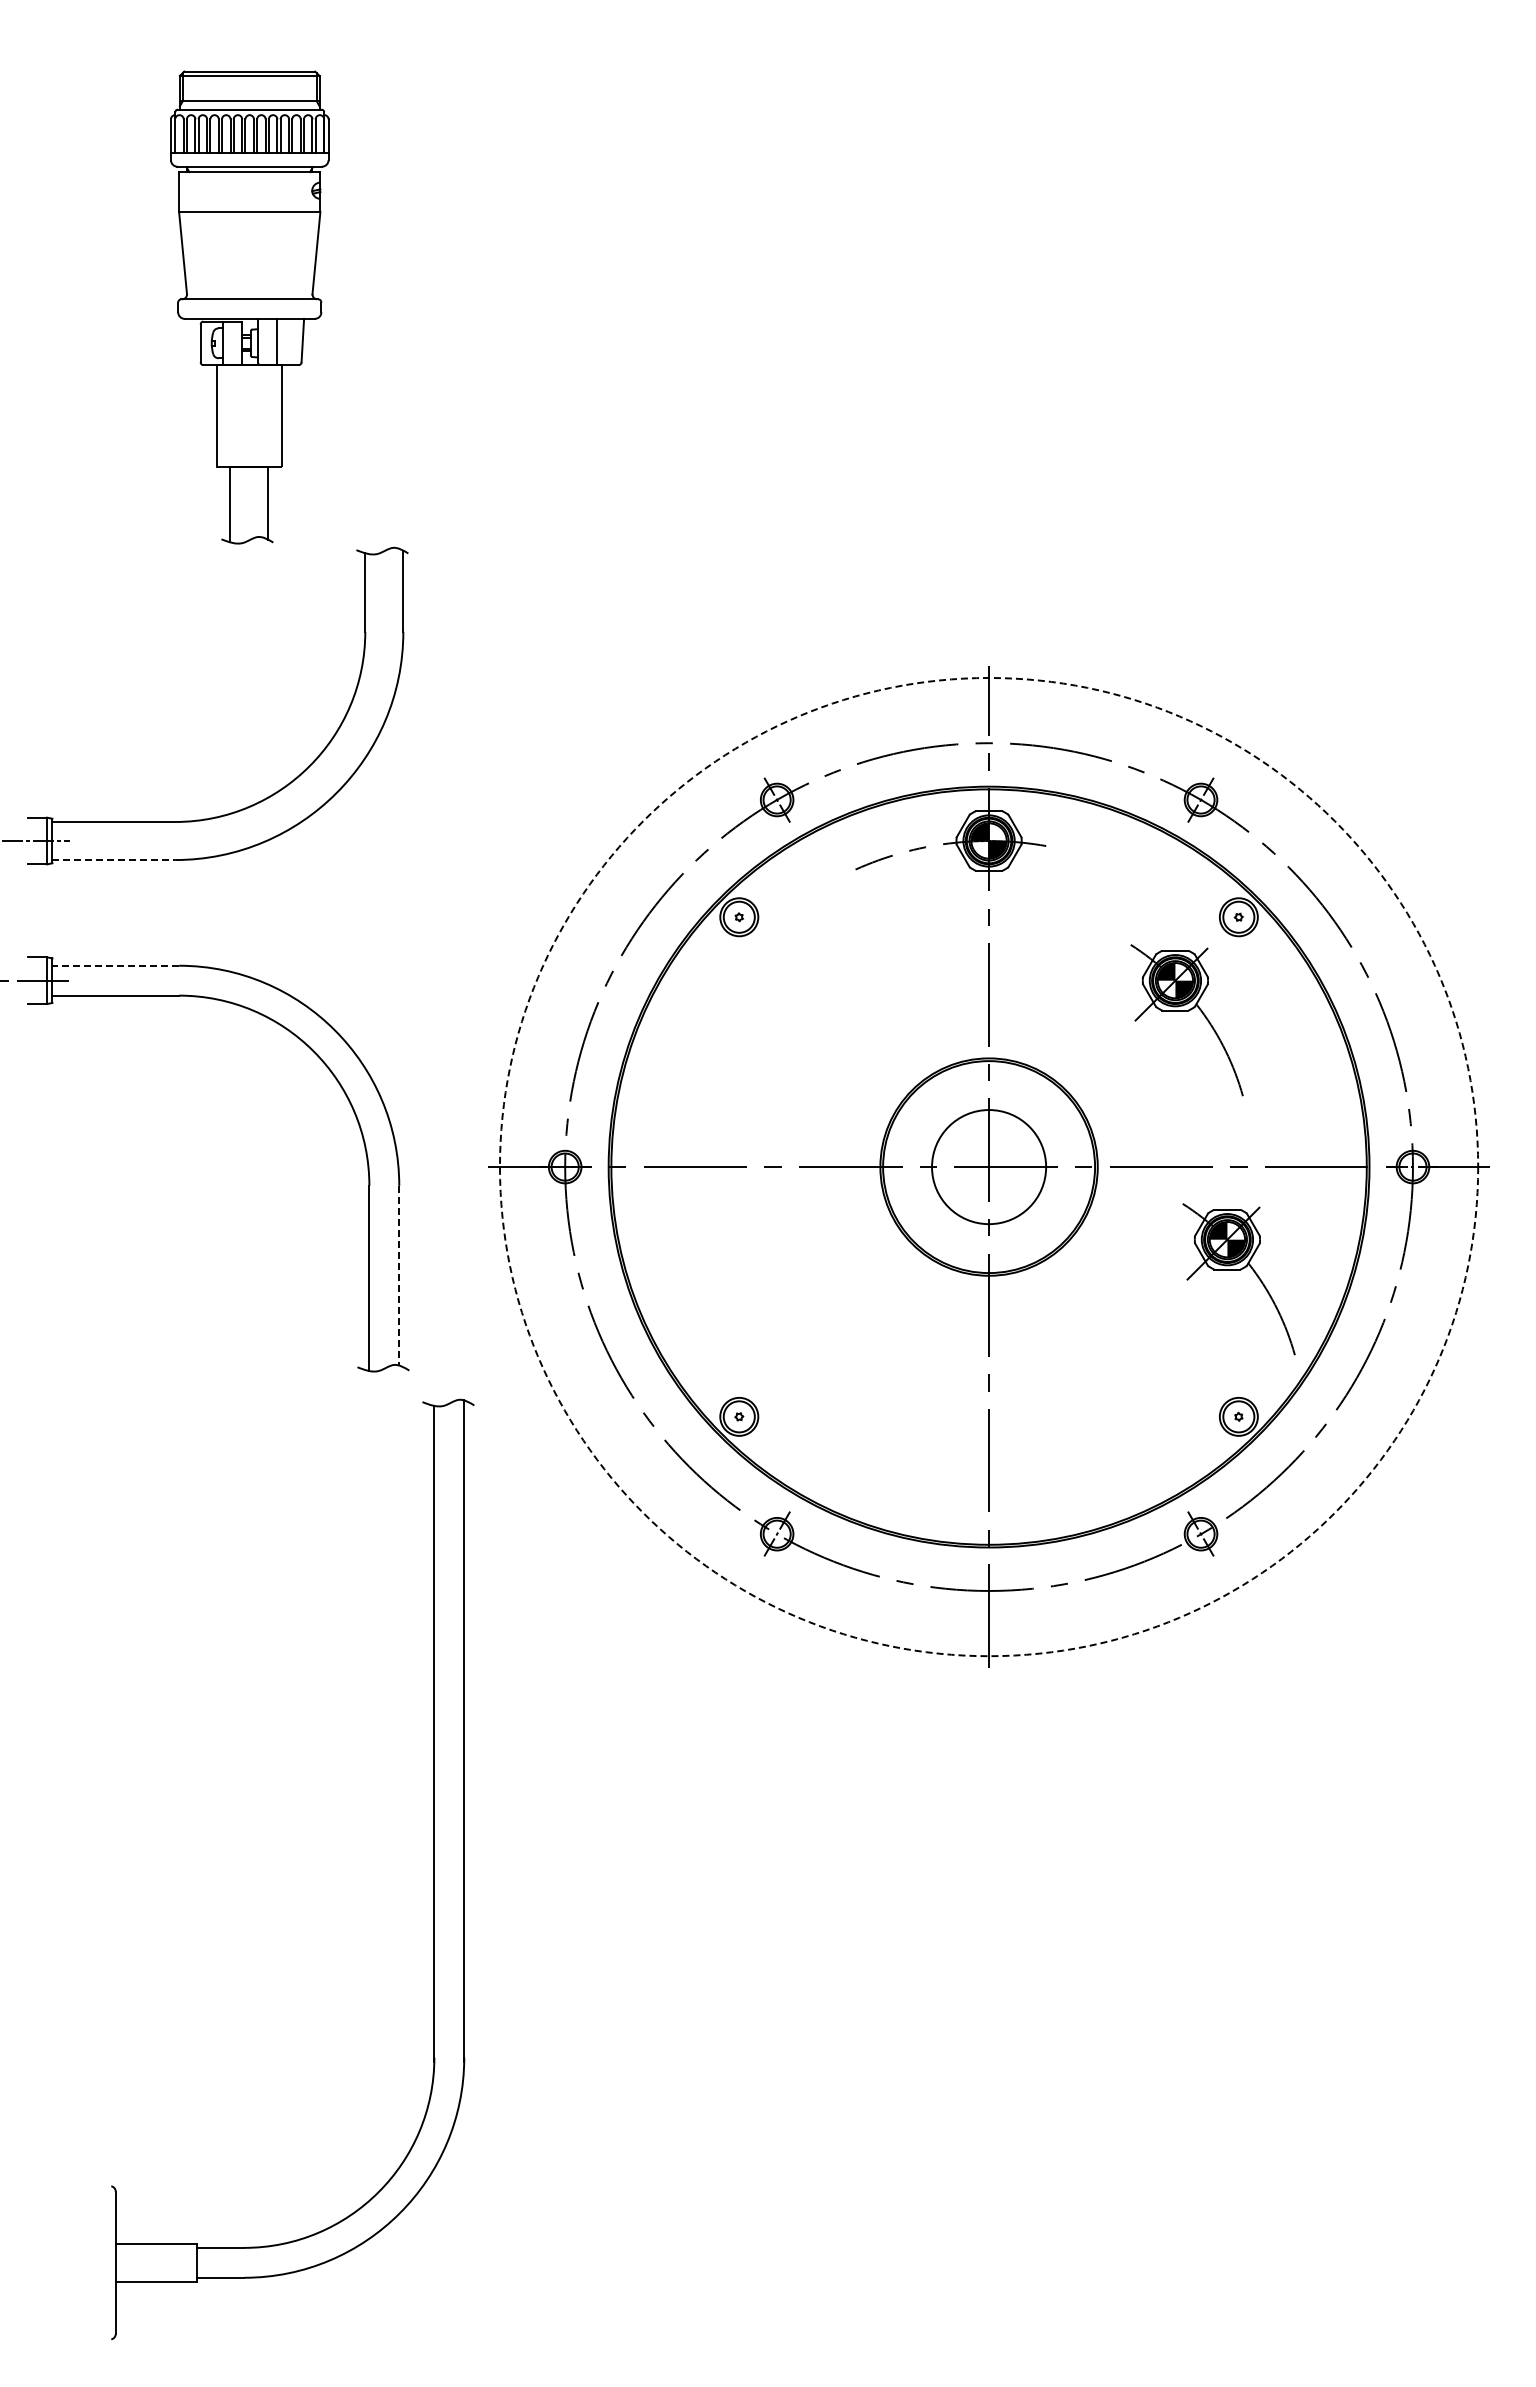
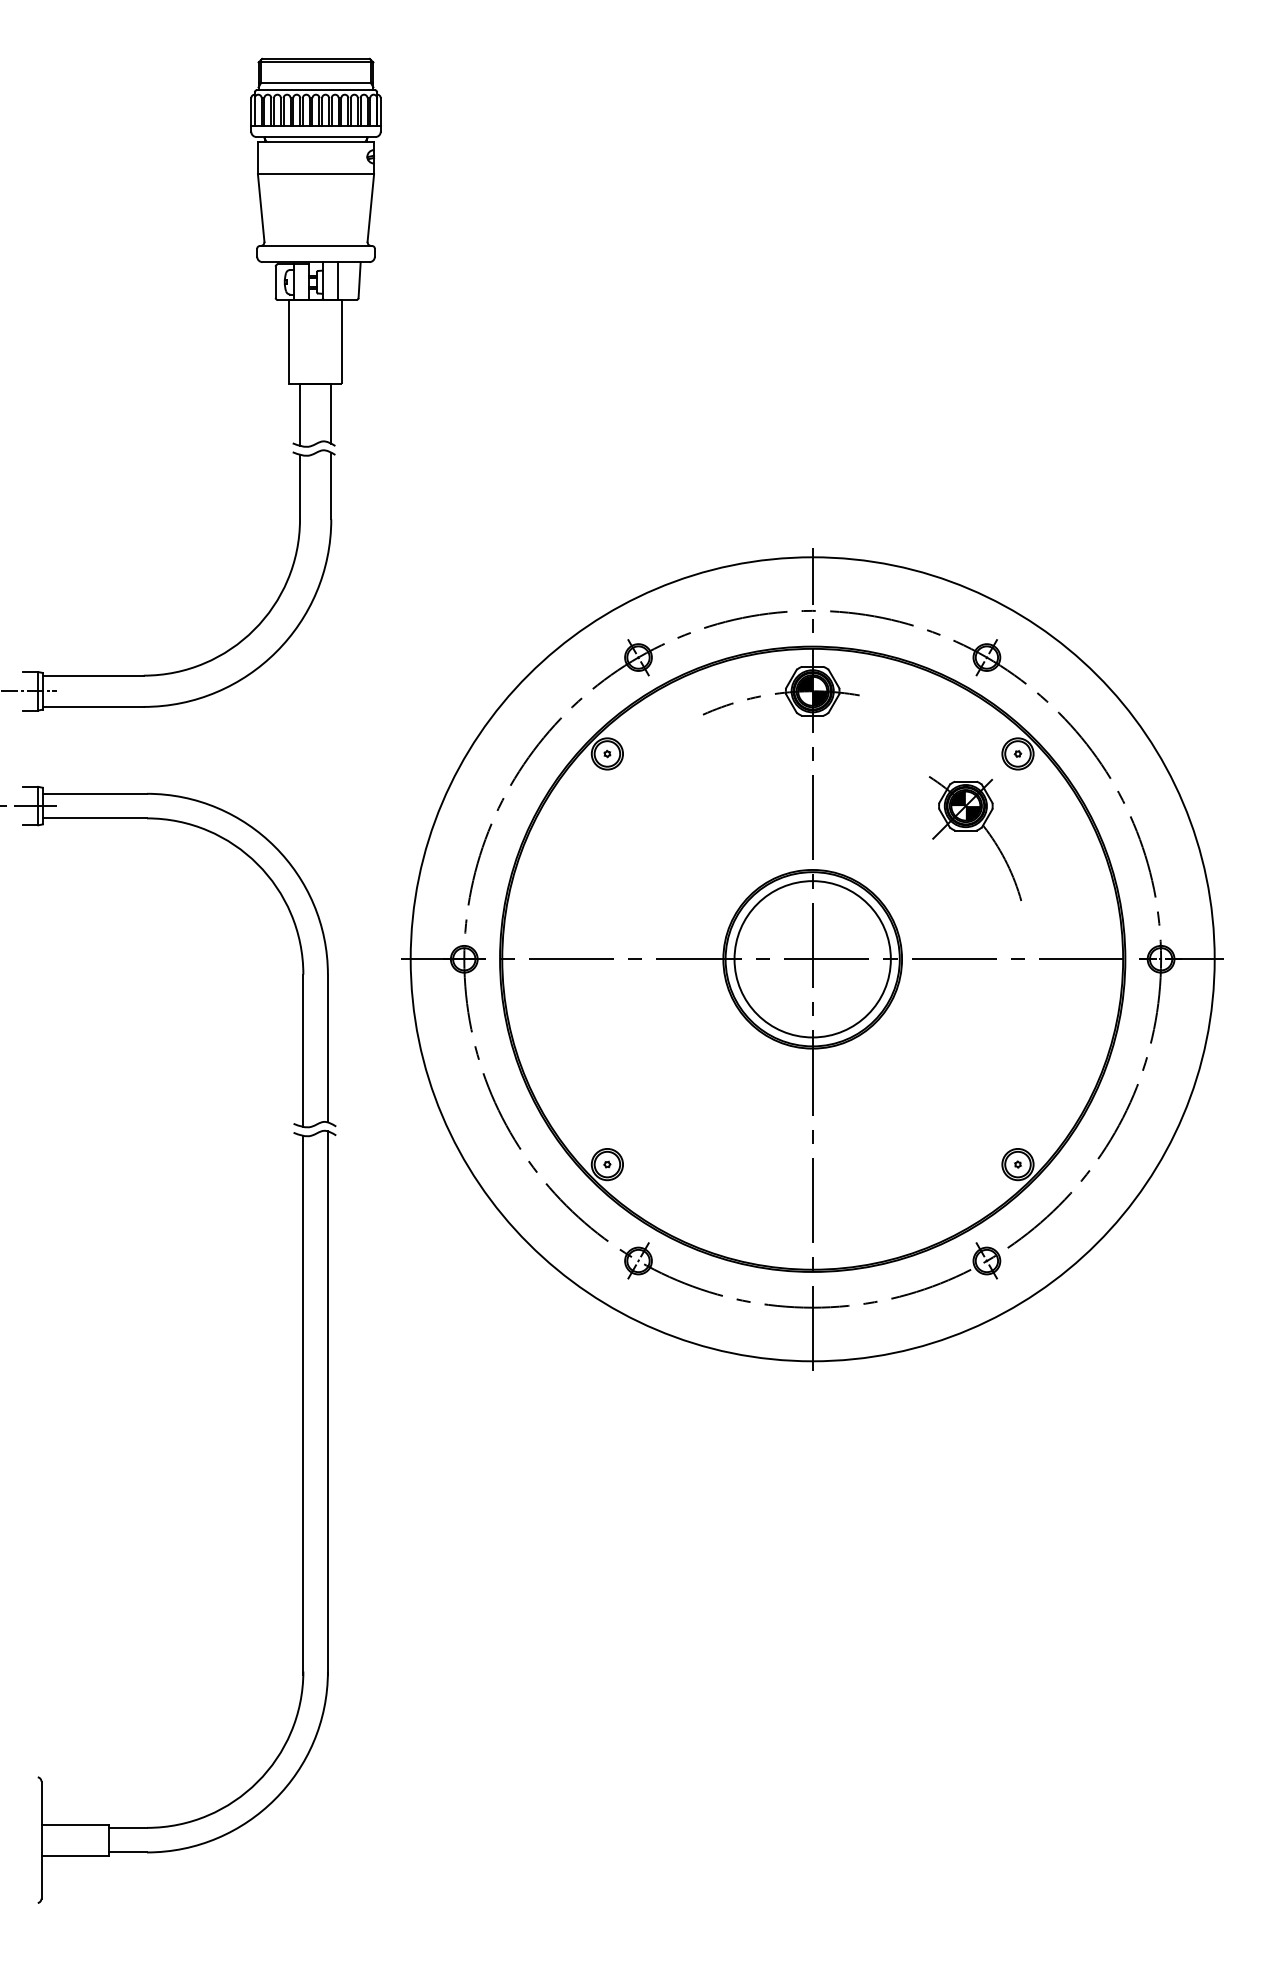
part: (249, 307) -> (315, 252), moved
line: (114, 860) -> (93, 707), dashed -> solid
line: (115, 965) -> (94, 793), dashed -> solid
circle: (988, 1166) -> (812, 958), dashed -> solid
circle: (988, 1166) -> (812, 958), size x1.67
part: (1238, 1270) -> (1017, 1044), removed
line: (399, 1275) -> (328, 1048), dashed -> solid
part: (433, 1869) -> (302, 1516), moved

